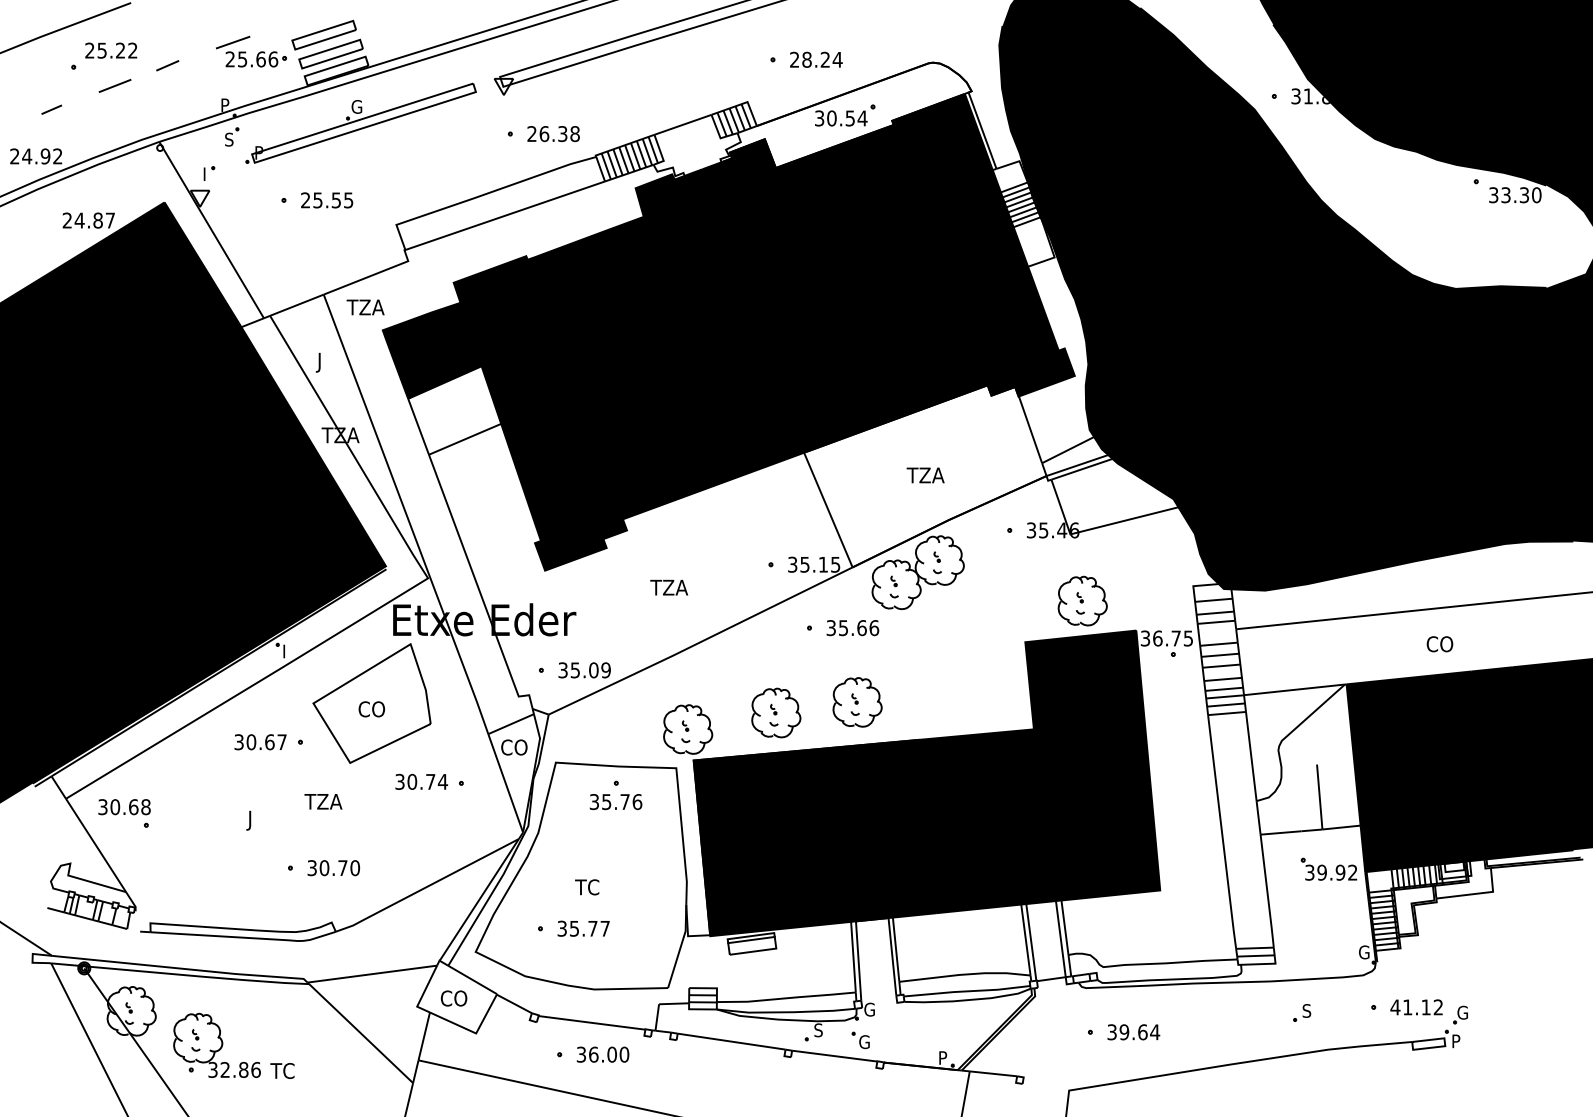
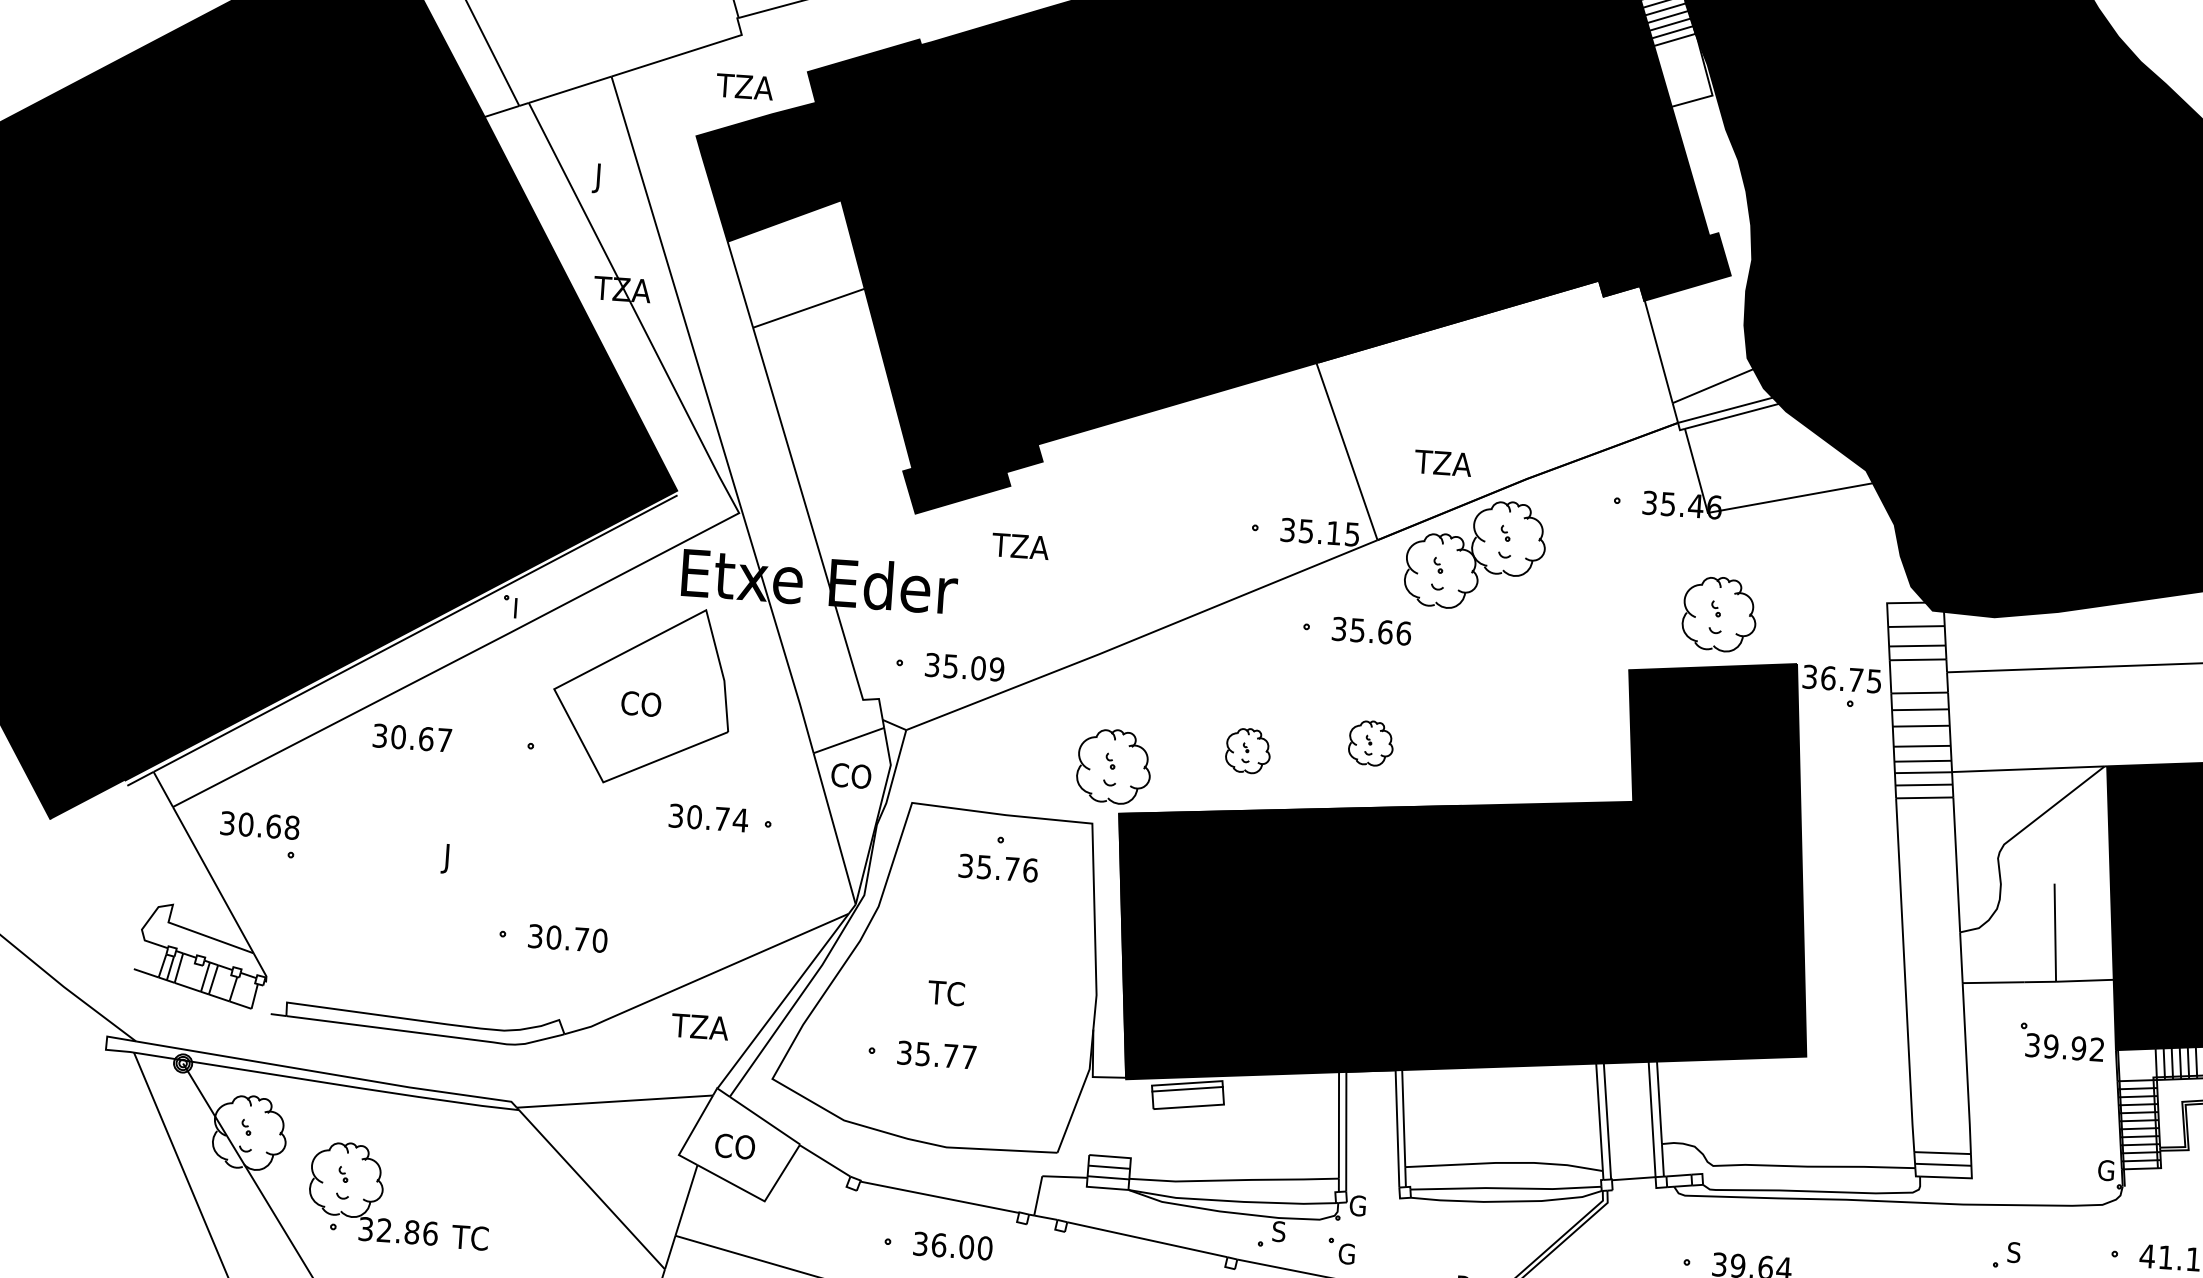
text: (365, 307) -> (744, 86), moved
text: (925, 475) -> (1442, 463), moved
text: (669, 587) -> (1021, 546), moved
part: (857, 702) -> (1371, 743), size x0.6
part: (776, 712) -> (1248, 750), size x0.6
text: (260, 742) -> (412, 738), moved
text: (323, 801) -> (700, 1026), moved

